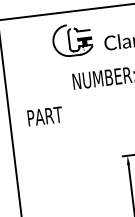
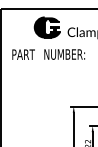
fill: (71, 40) -> (46, 27), added
text: (44, 116) -> (23, 54), moved

